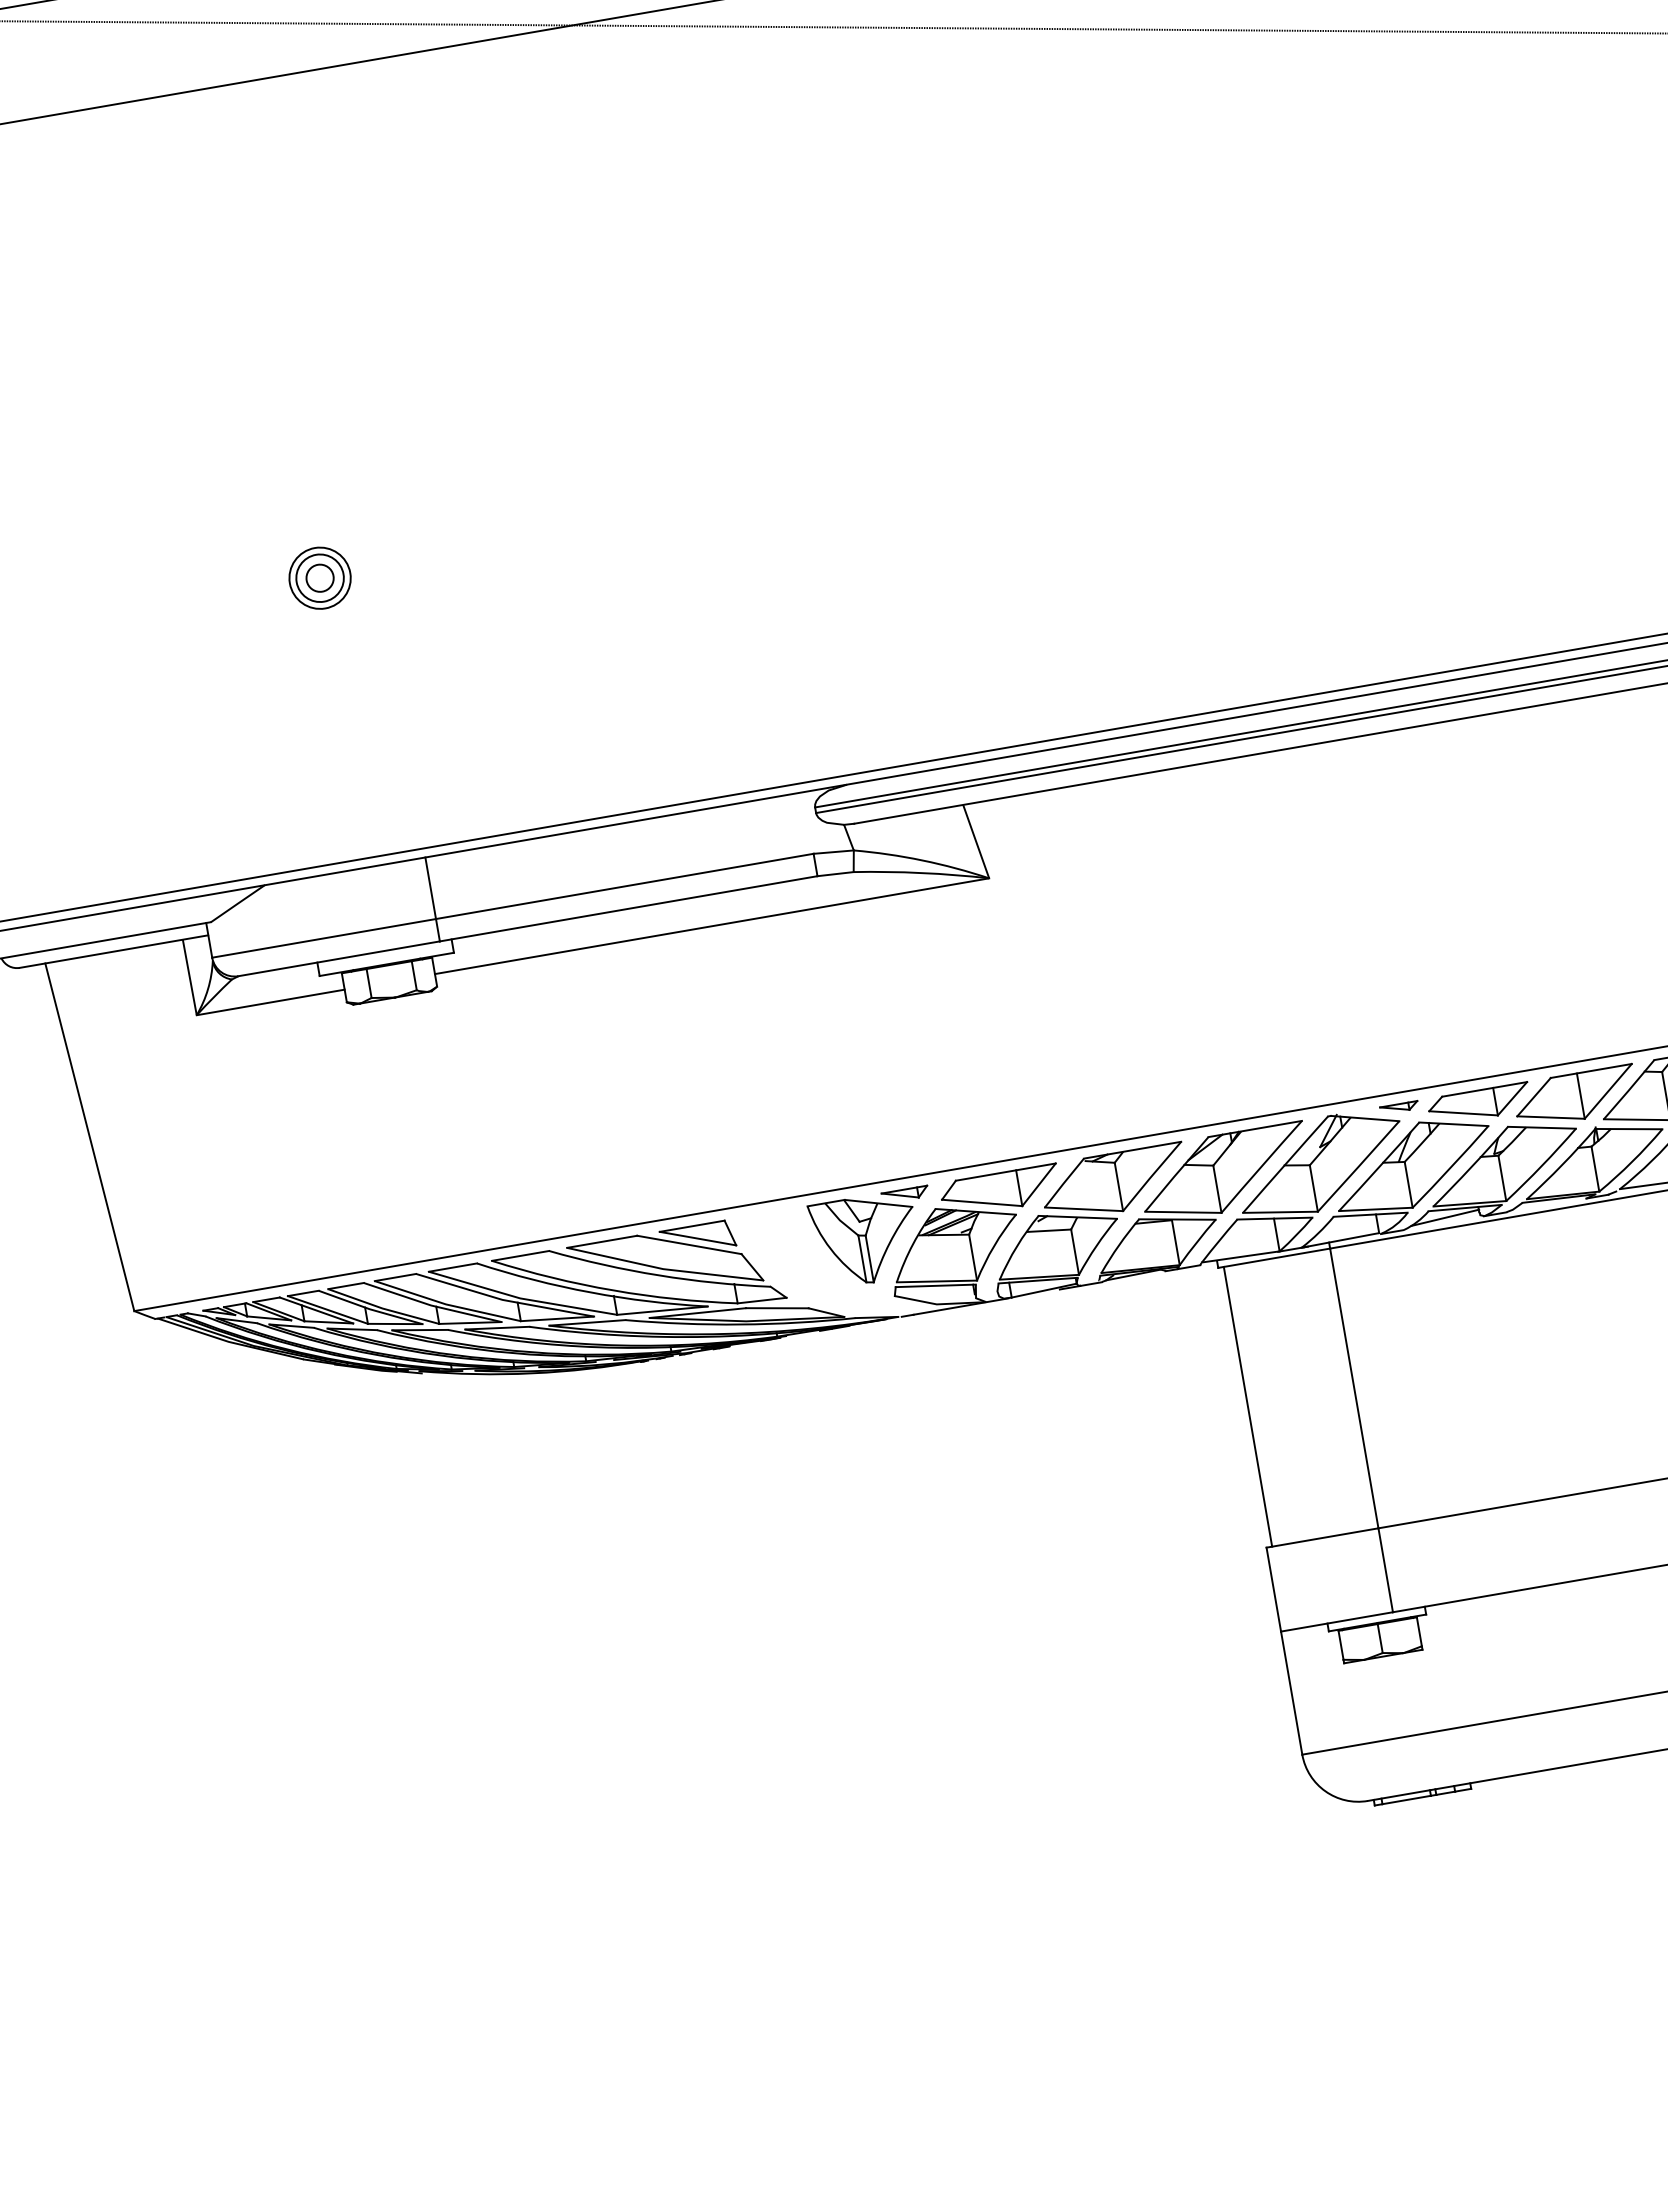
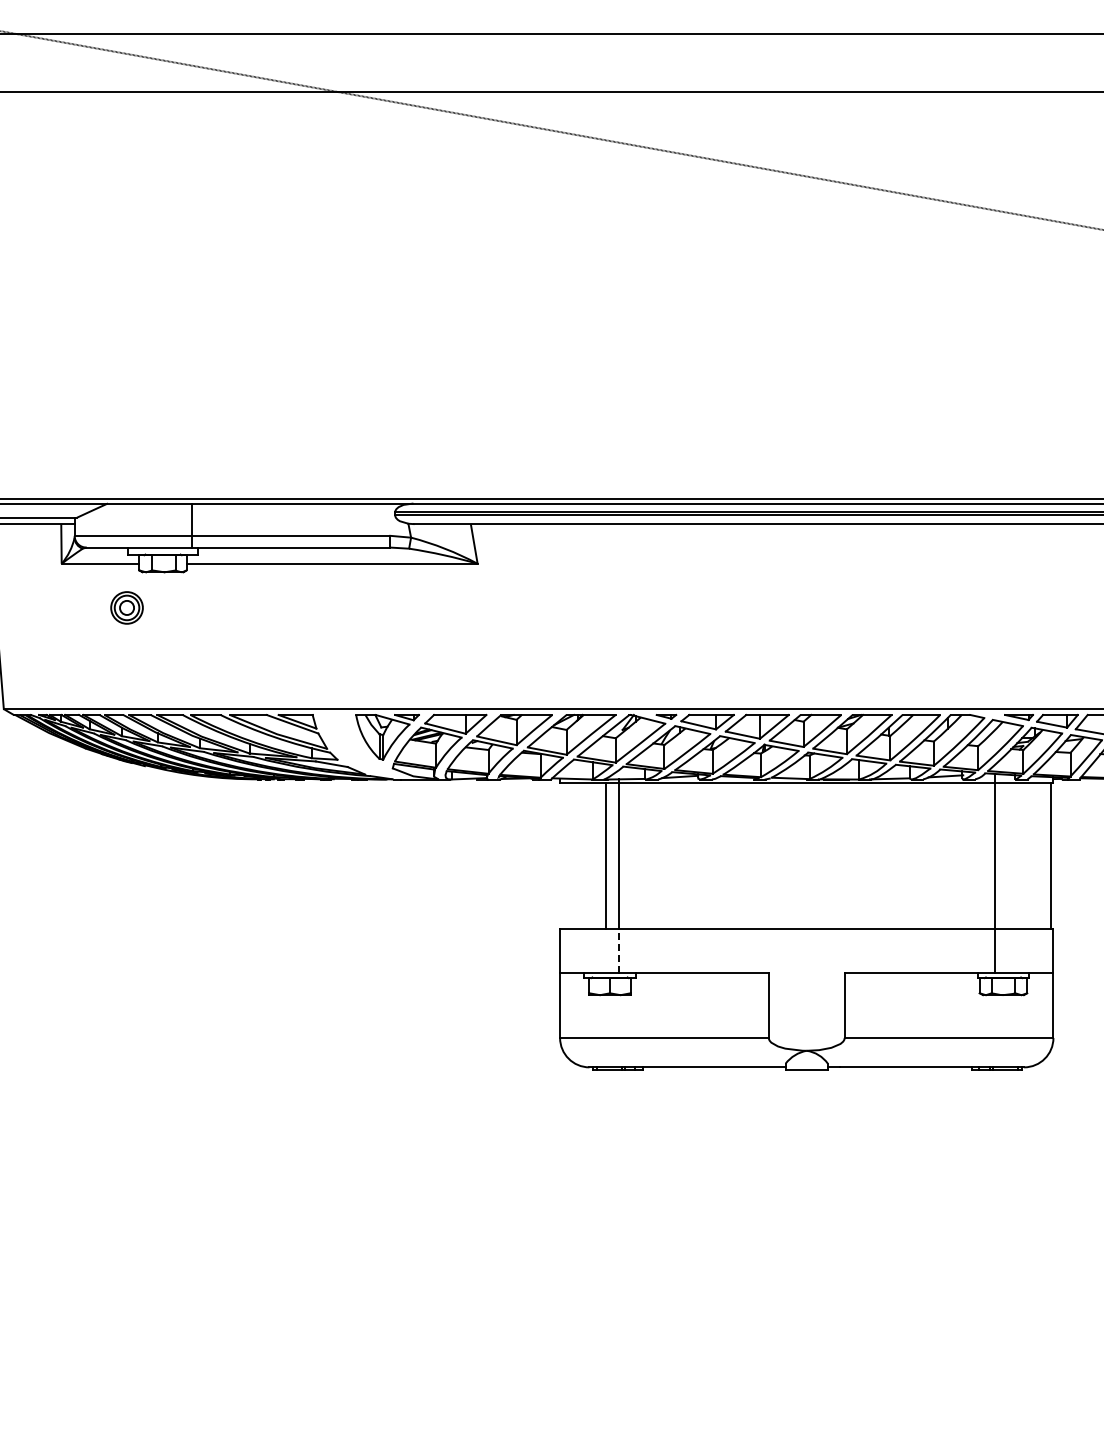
part: (318, 577) -> (126, 607), moved
line: (1248, 1405) -> (606, 855), moved
line: (1384, 1568) -> (618, 950), solid -> dashed

